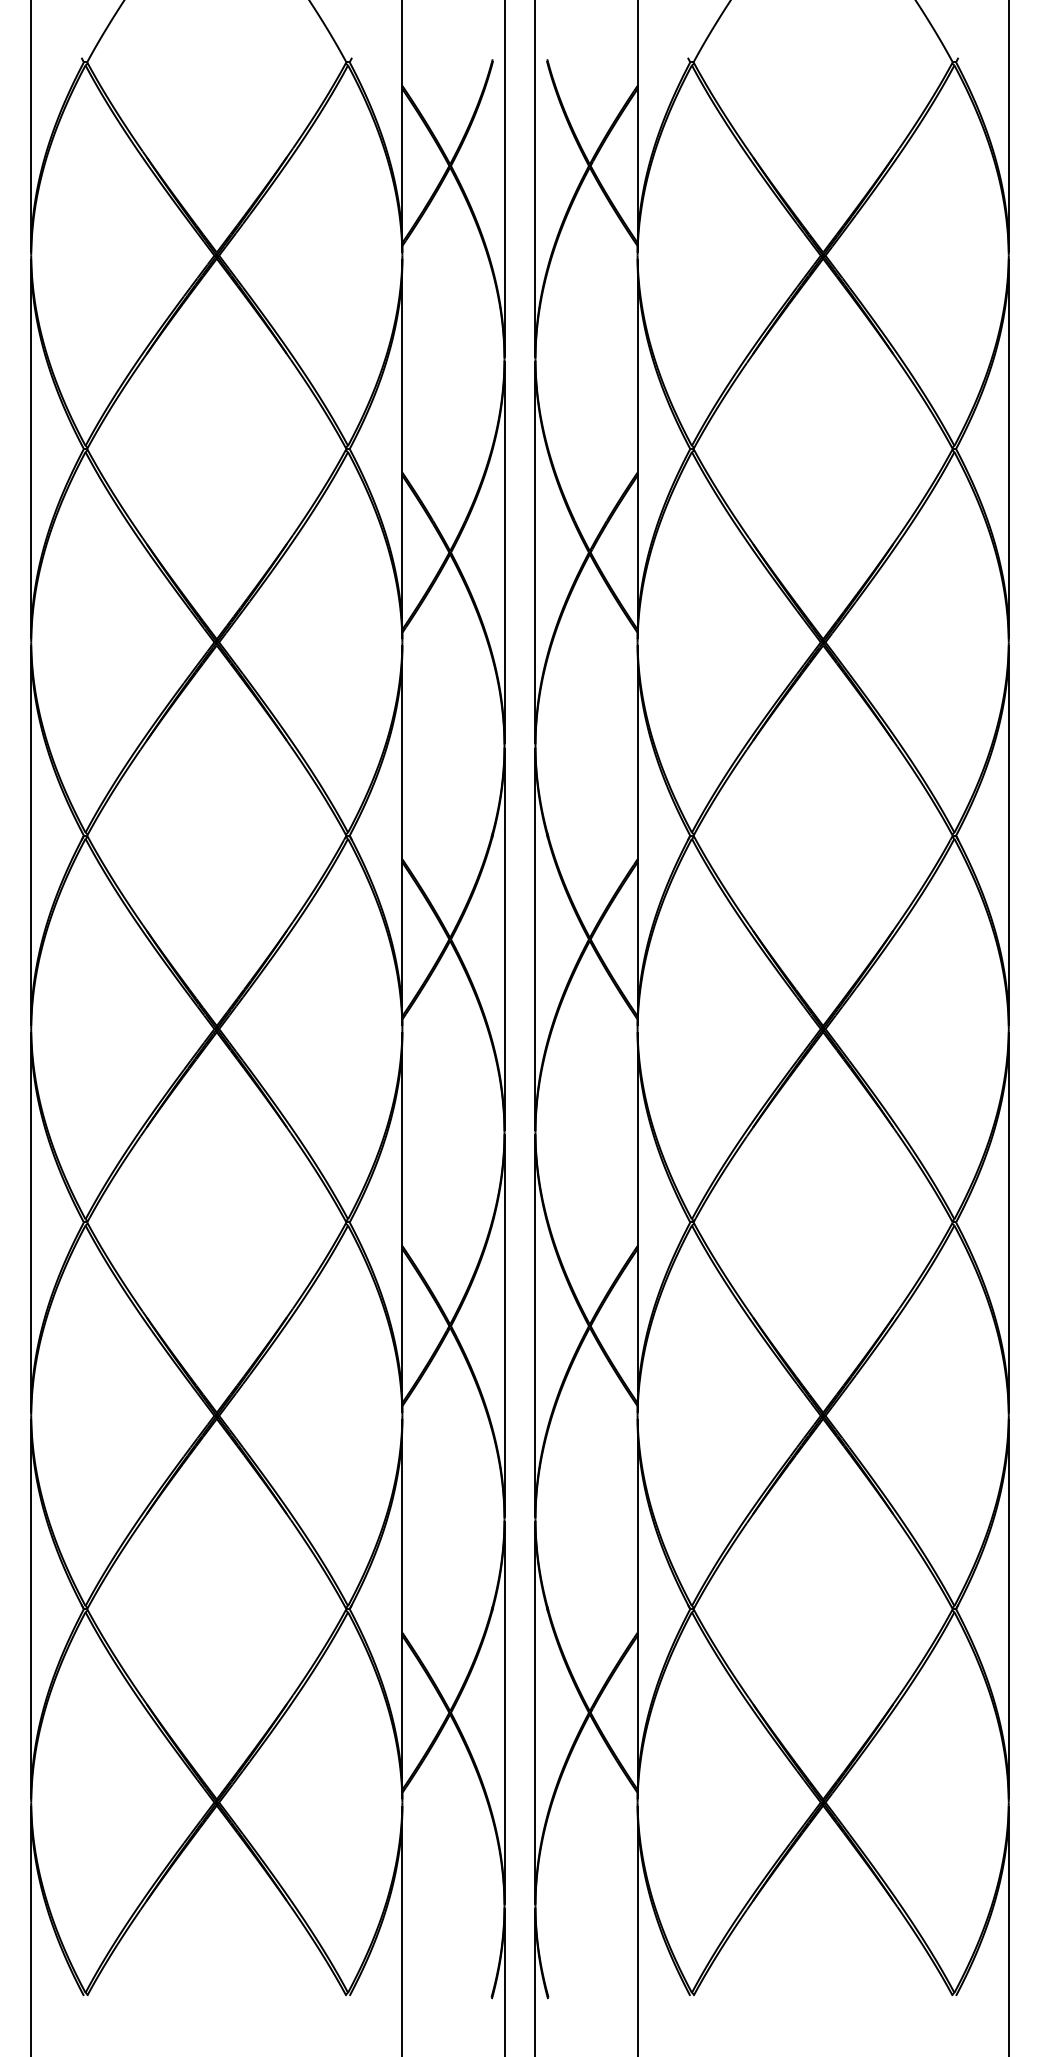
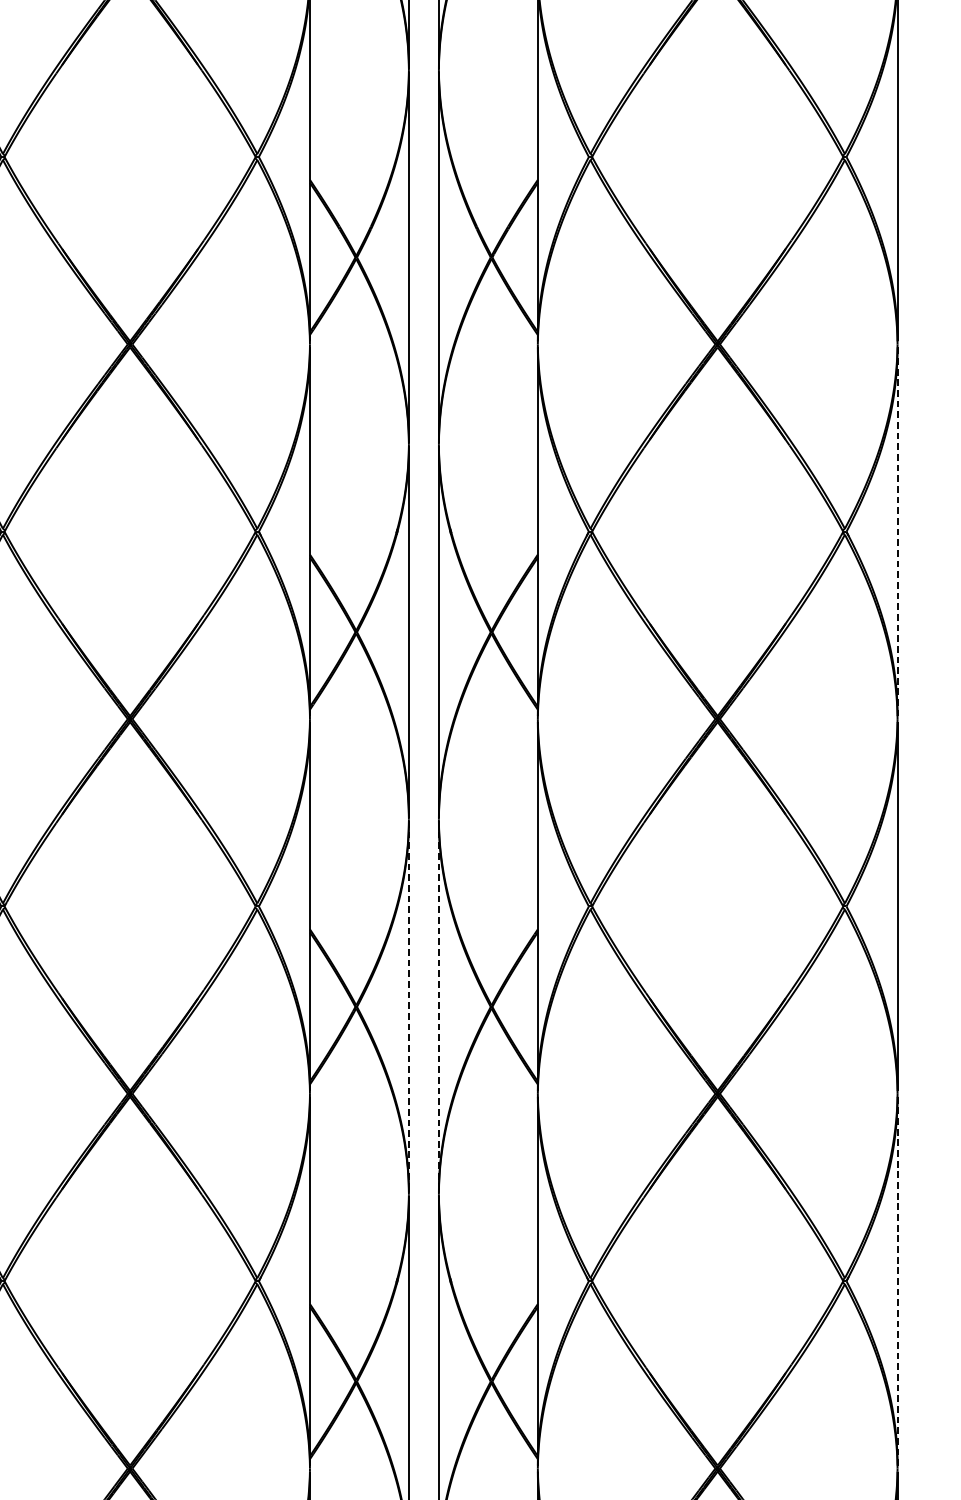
line: (1008, 836) -> (897, 532), solid -> dashed
line: (504, 1326) -> (408, 1007), solid -> dashed
line: (535, 1326) -> (438, 1007), solid -> dashed
line: (1008, 1609) -> (897, 1281), solid -> dashed

